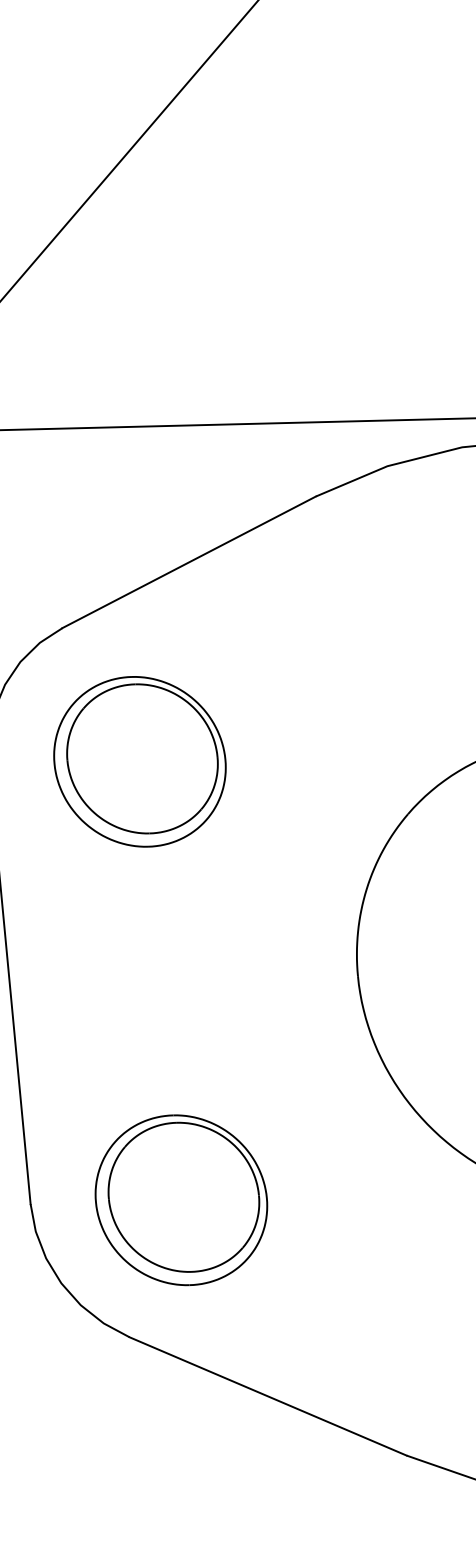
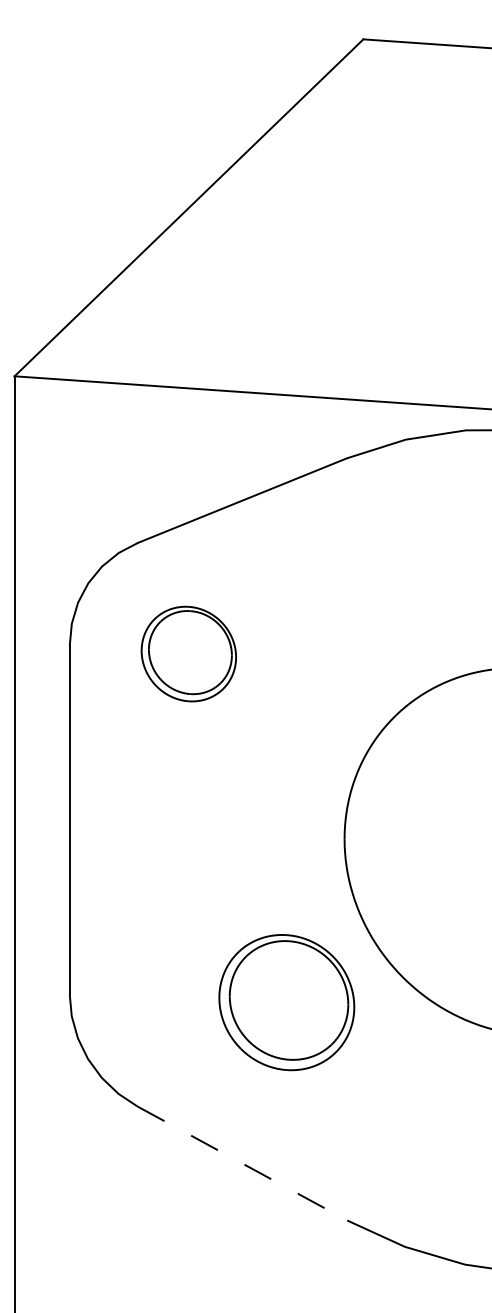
part: (139, 761) -> (188, 653), size x0.7
part: (180, 1200) -> (286, 1002), moved
line: (268, 1396) -> (242, 1163), solid -> dashed

